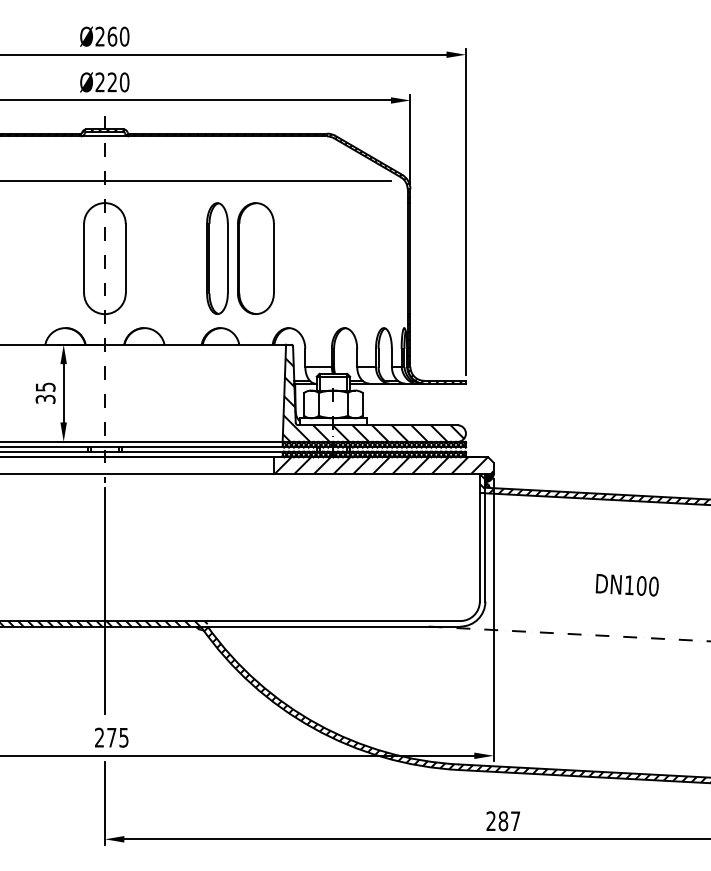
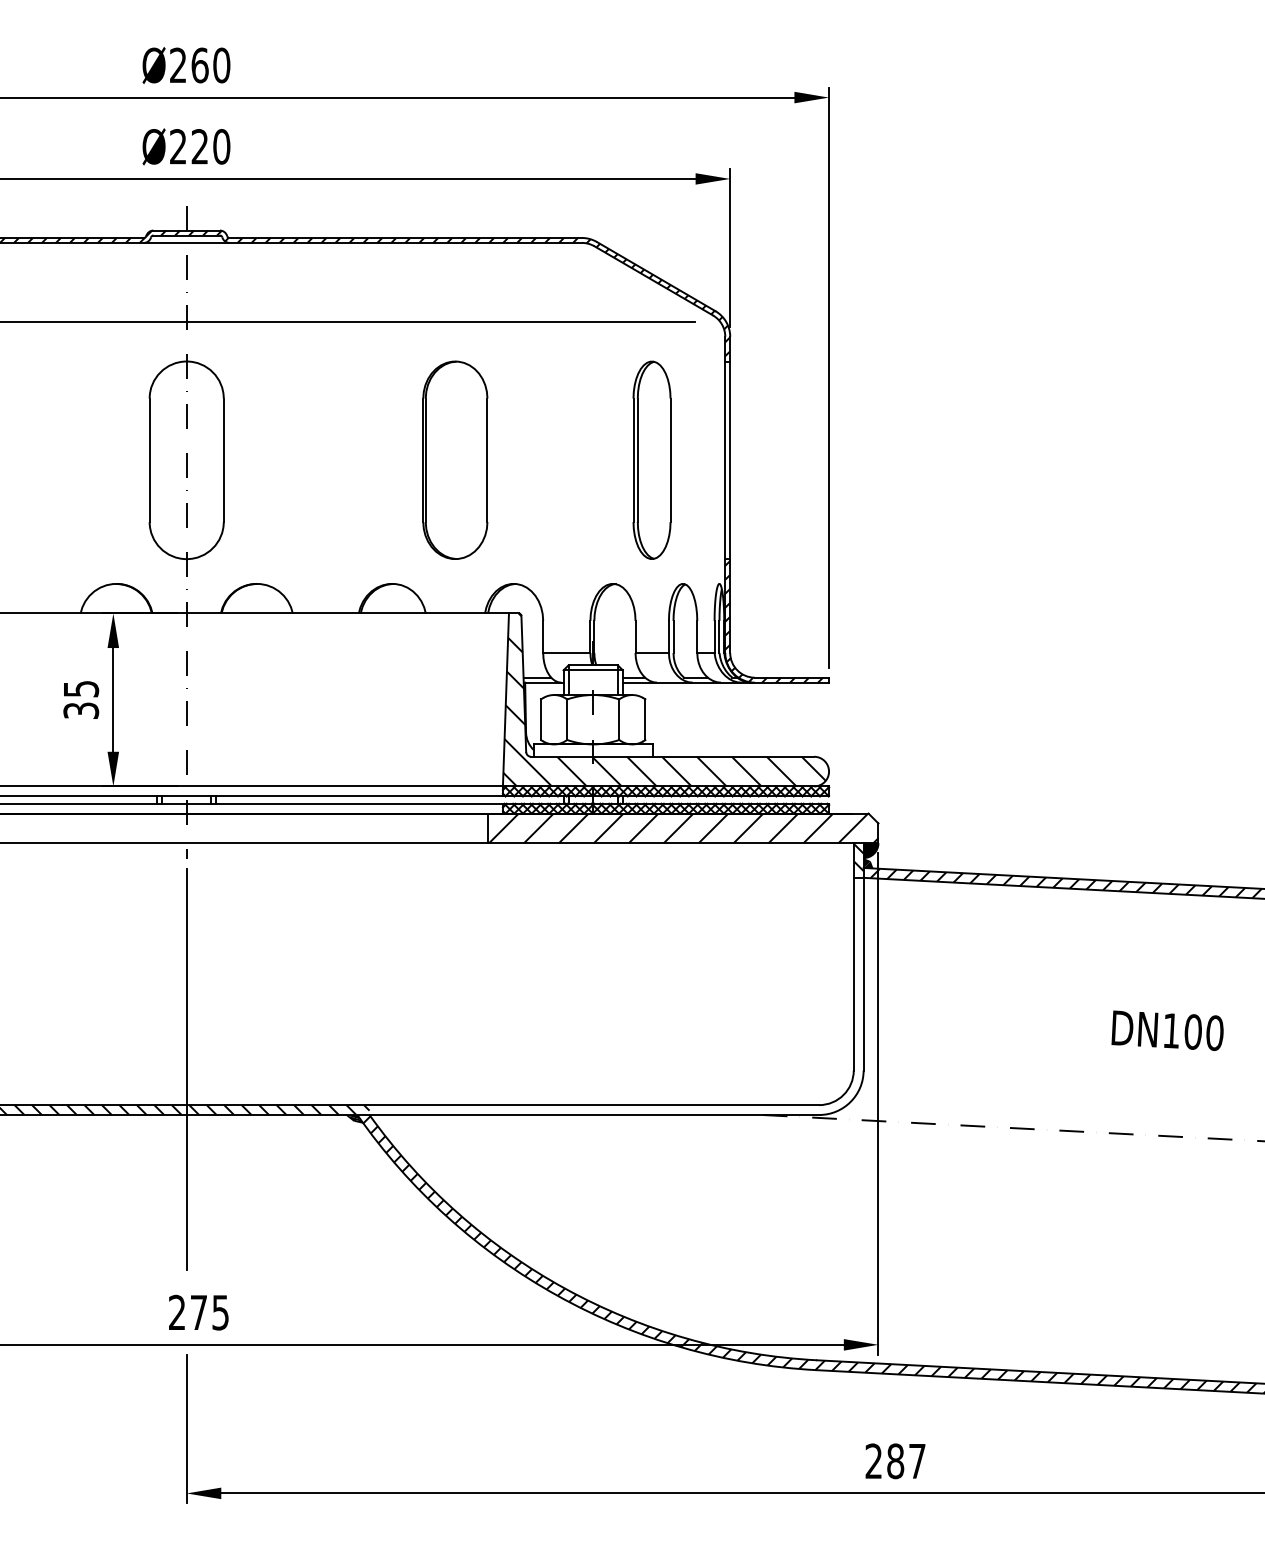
part: (217, 258) -> (652, 460), moved
text: (626, 585) -> (1166, 1031), moved

